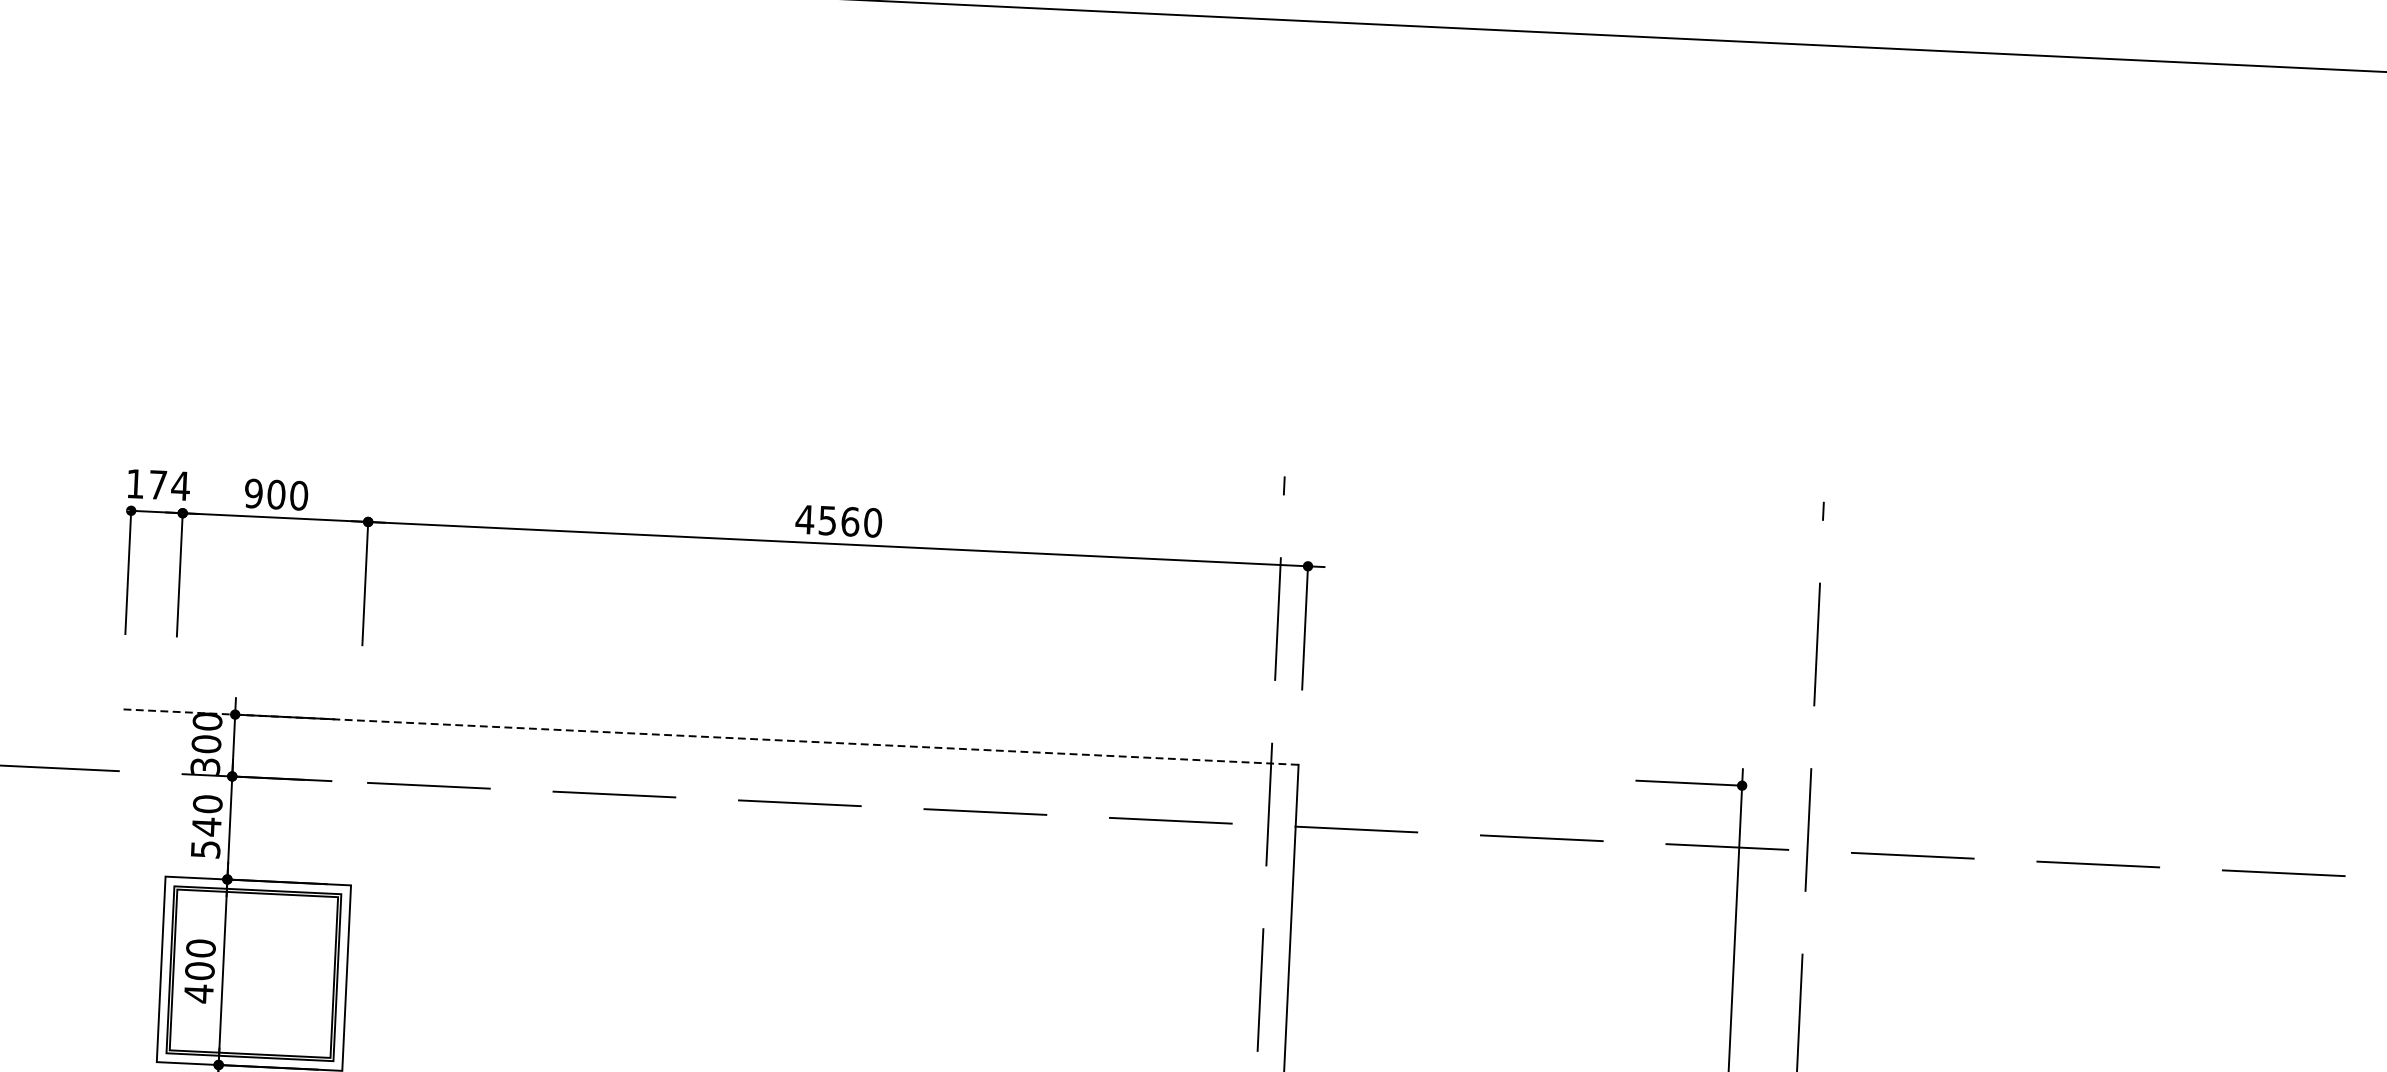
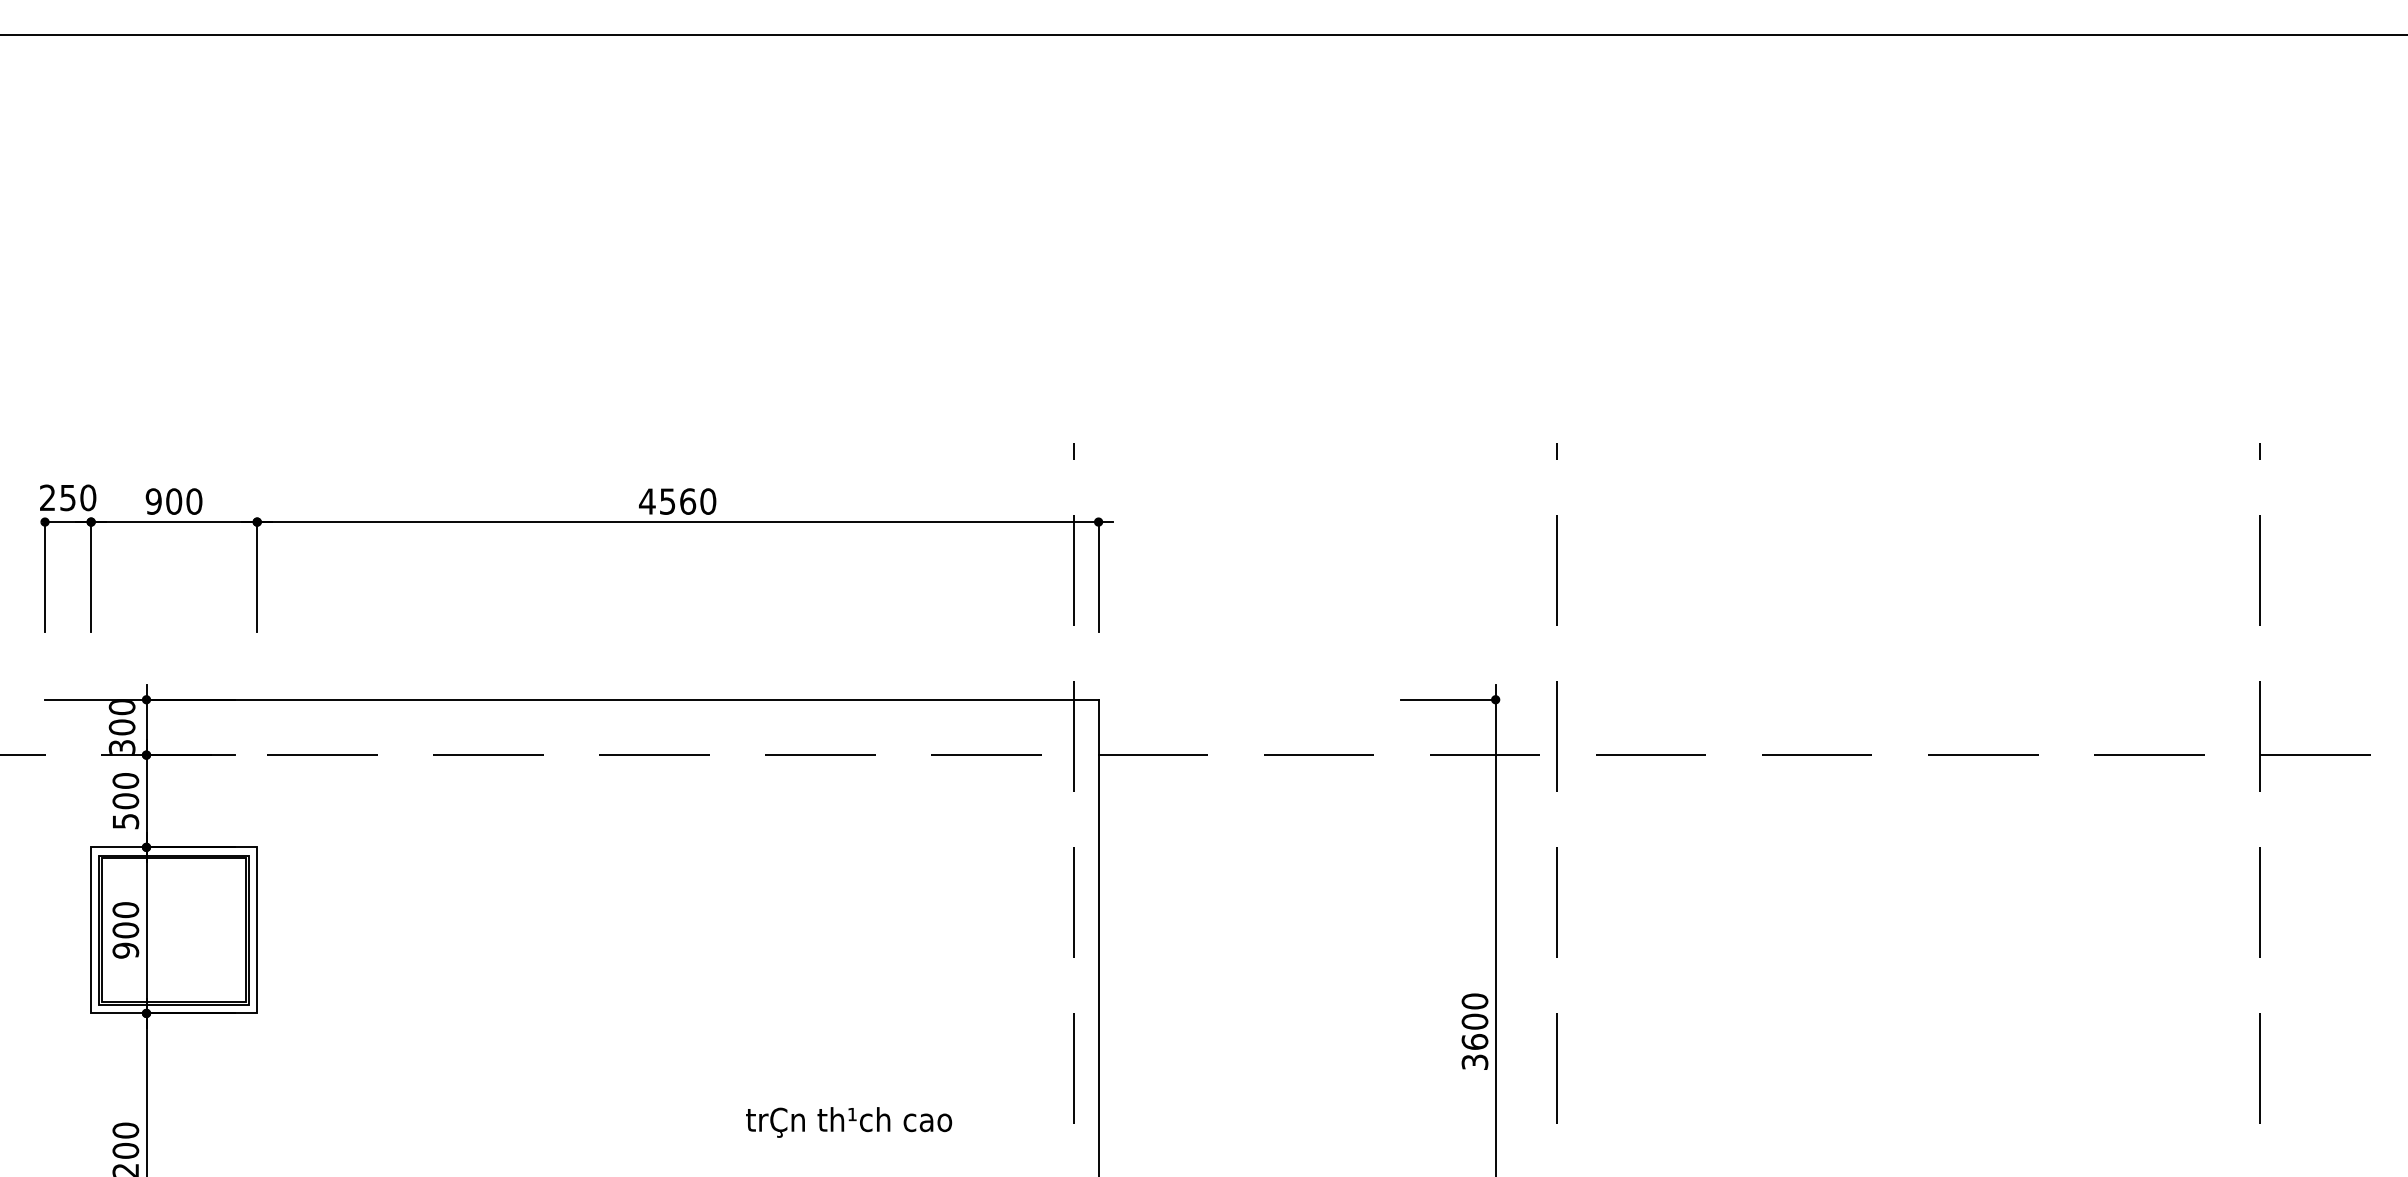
text: (158, 484) -> (68, 497), 174 -> 250
line: (709, 736) -> (571, 699), dashed -> solid
text: (206, 826) -> (125, 800), 540 -> 500
text: (198, 993) -> (125, 950), 400 -> 900

